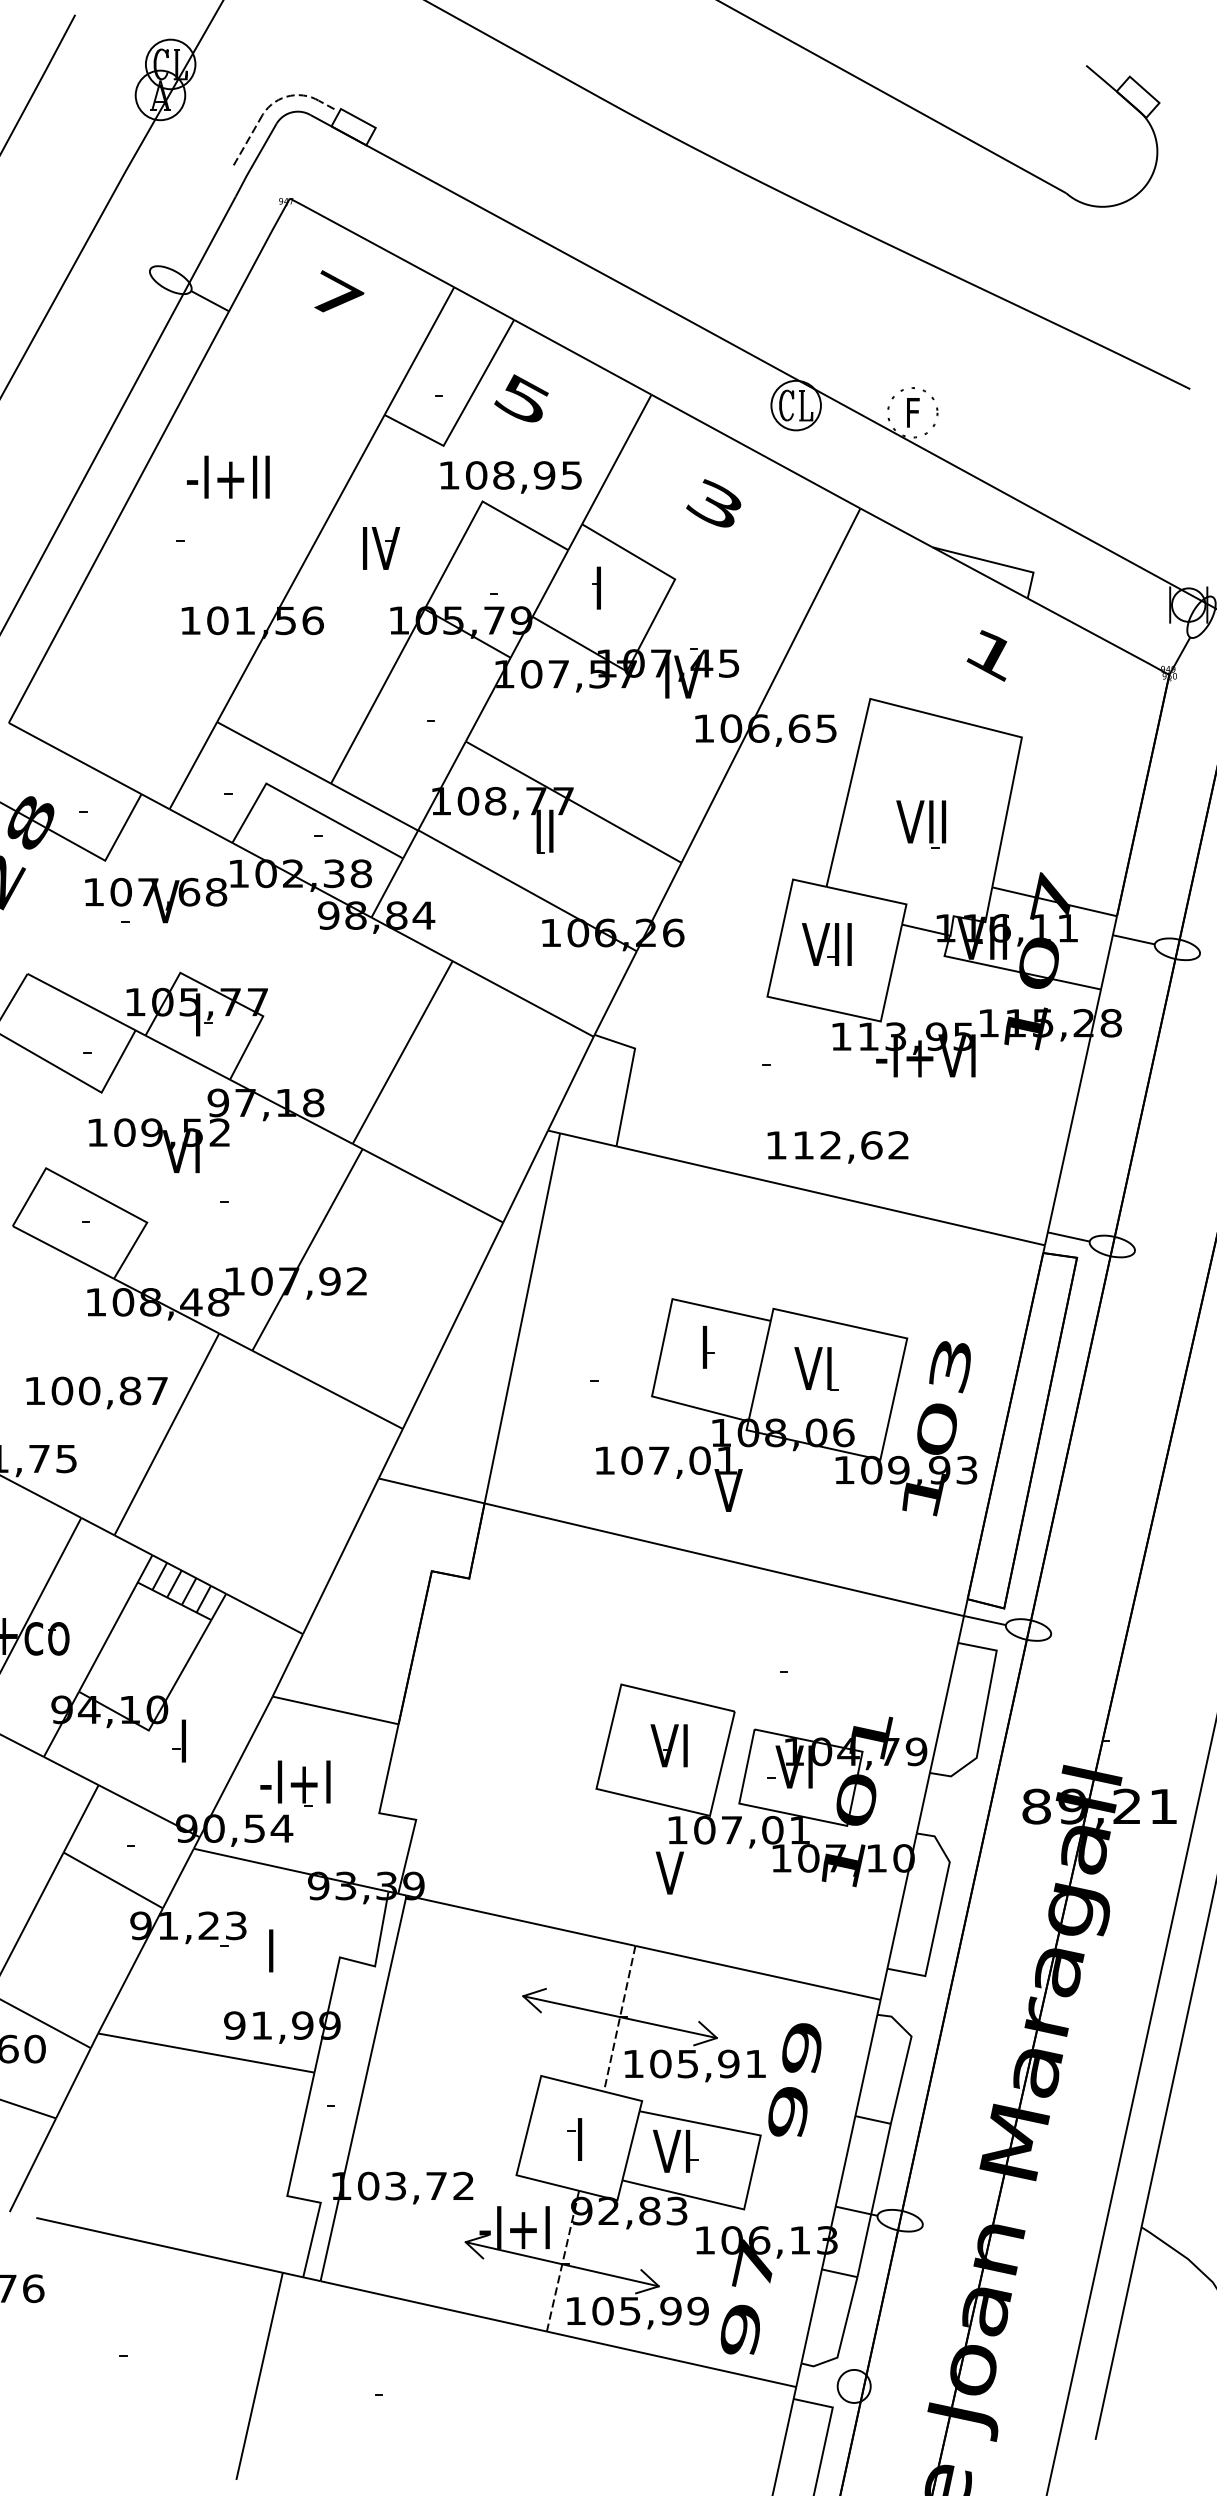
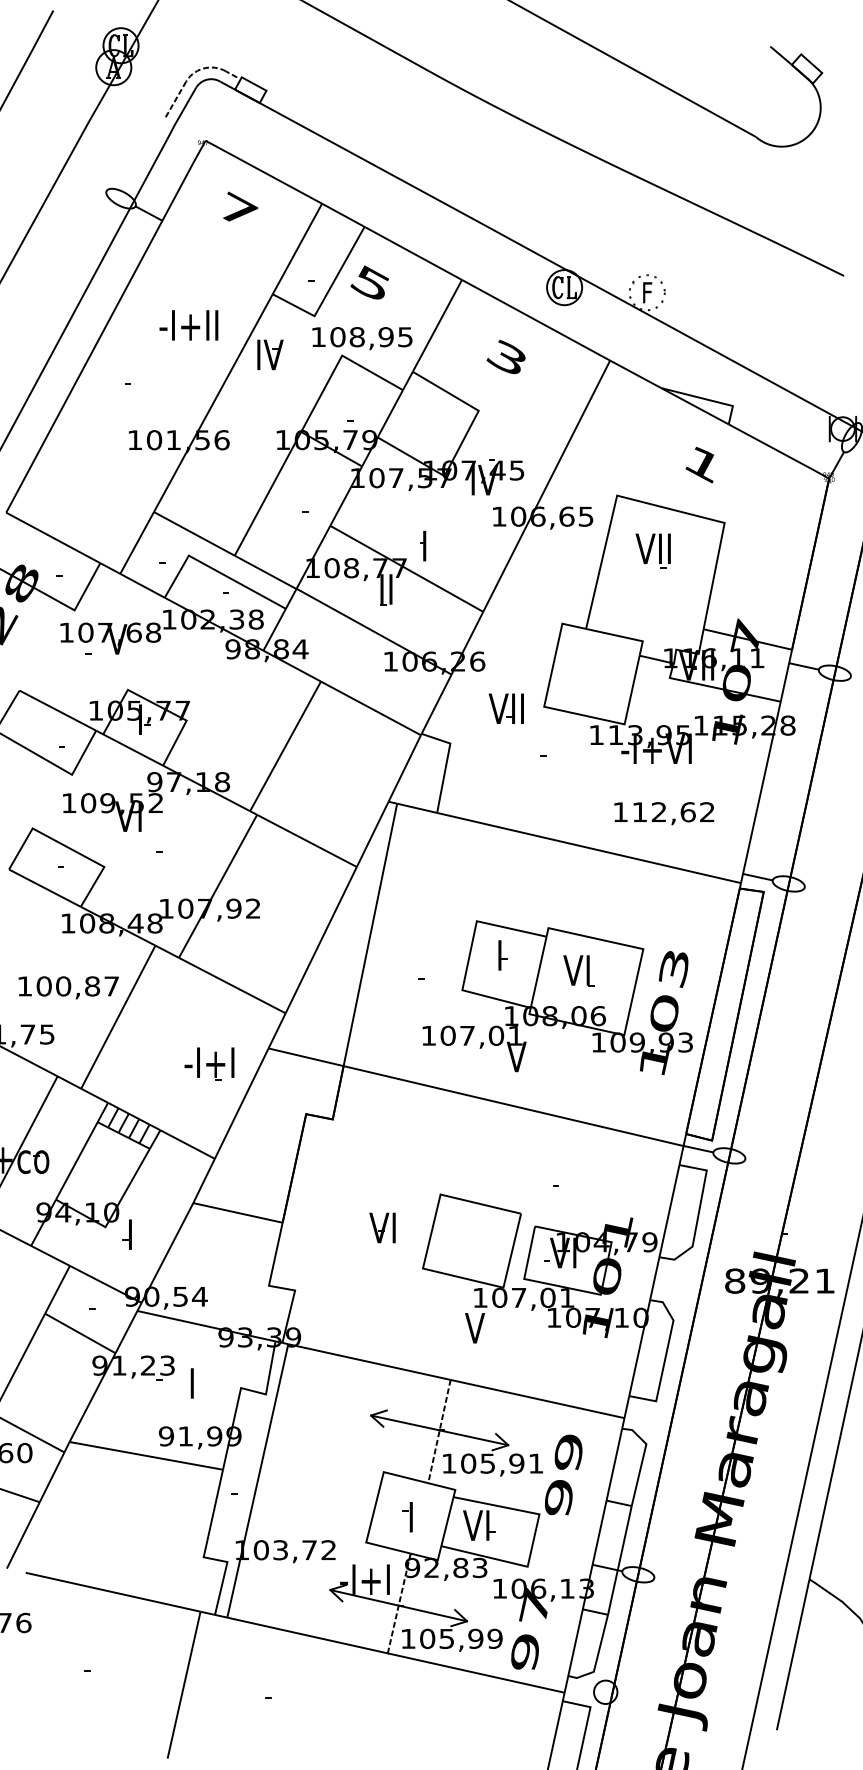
text: (227, 477) -> (188, 325), moved
part: (381, 547) -> (270, 354), moved
part: (597, 587) -> (423, 545), moved
part: (920, 824) -> (652, 550), moved
part: (825, 944) -> (505, 708), moved
text: (838, 1147) -> (664, 813), moved
part: (669, 1745) -> (382, 1227), moved
part: (295, 1783) -> (209, 1063), moved

